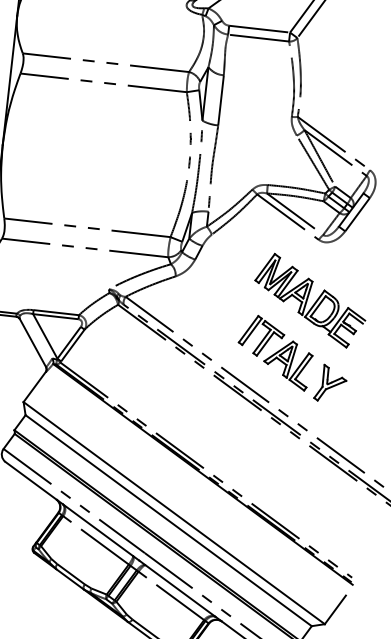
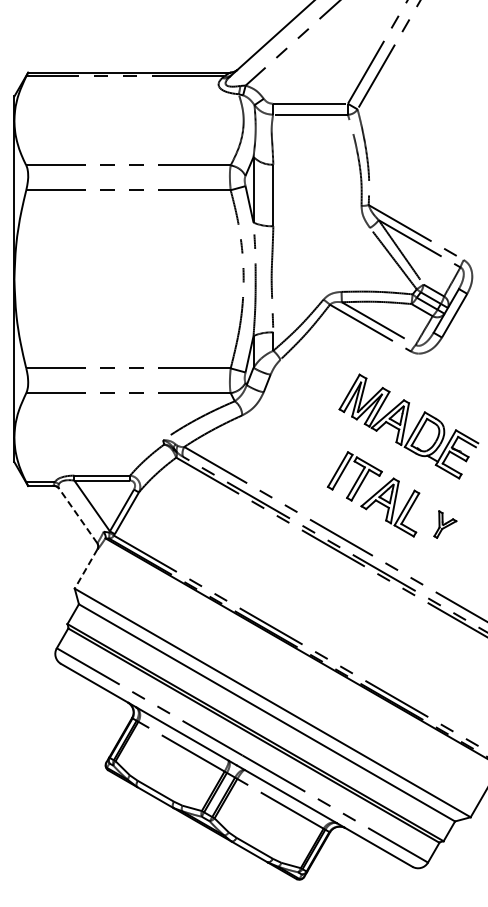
line: (32, 342) -> (77, 515), solid -> dashed
part: (331, 383) -> (445, 524), size x0.6
line: (35, 386) -> (86, 568), solid -> dashed

